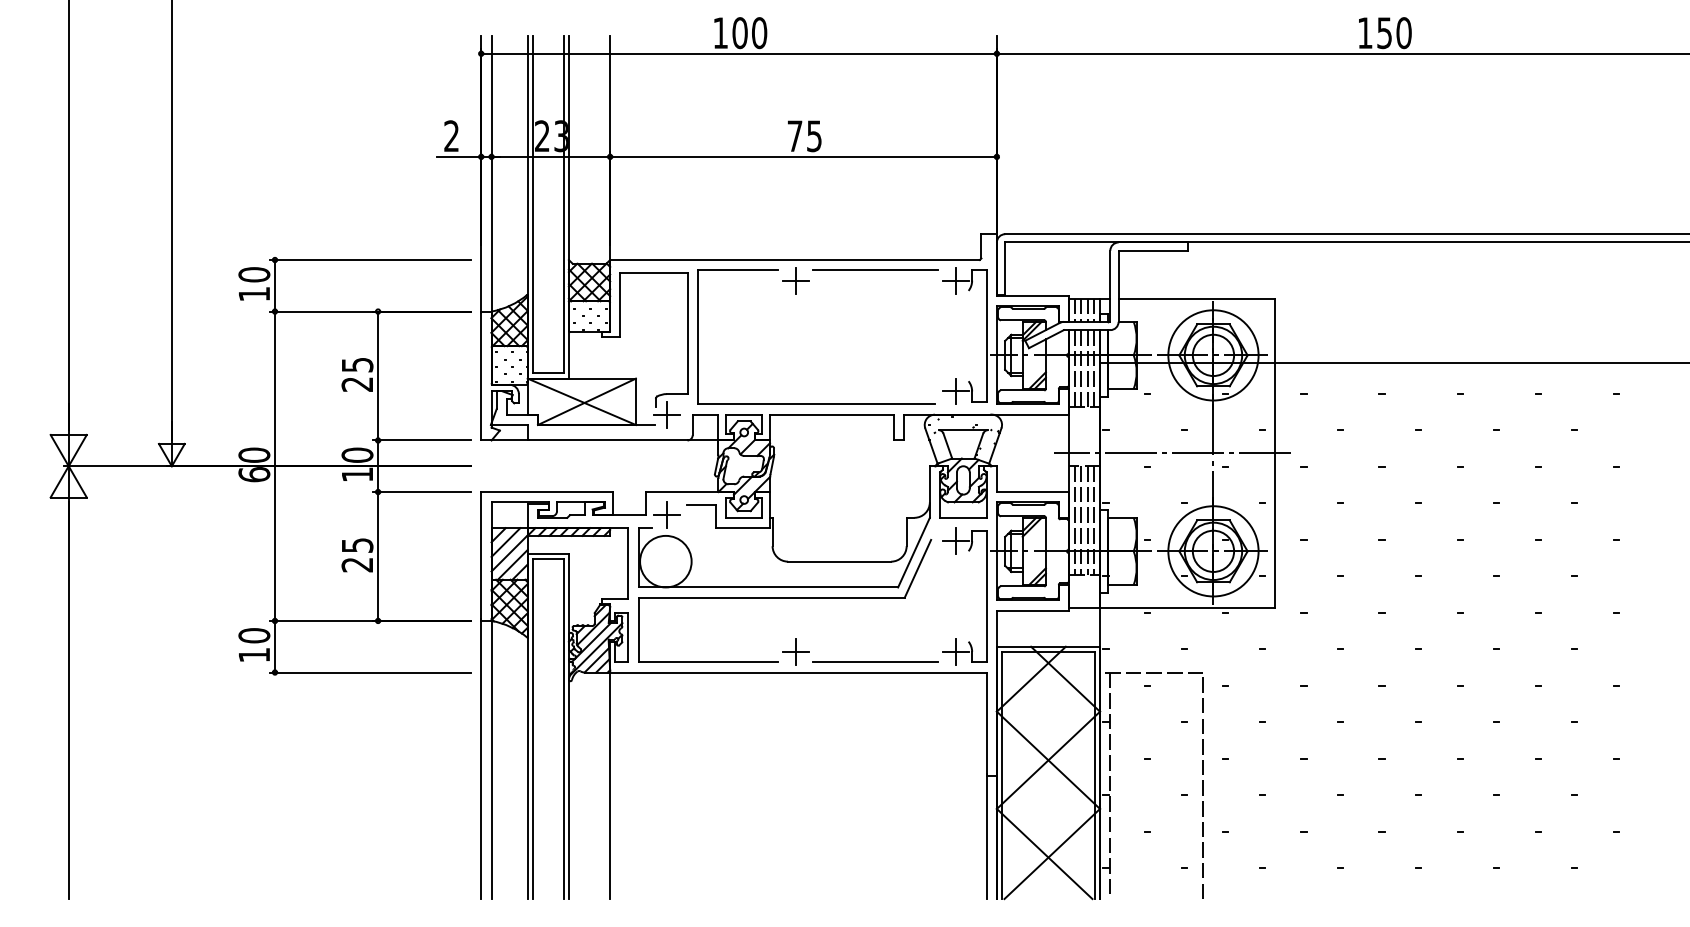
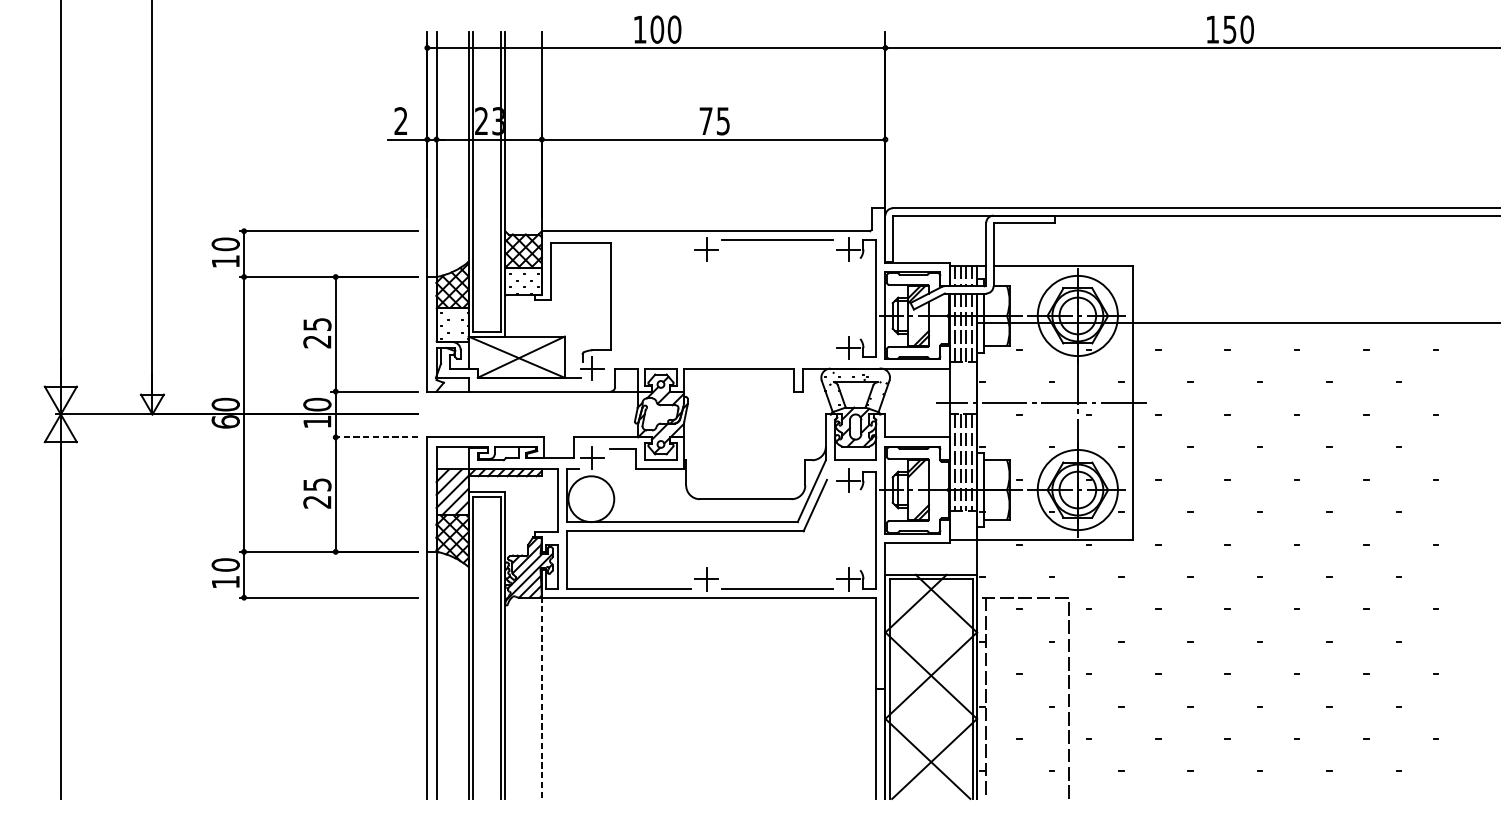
part: (816, 403) -> (725, 358), removed
line: (421, 492) -> (374, 437), solid -> dashed
line: (610, 785) -> (542, 698), solid -> dashed

